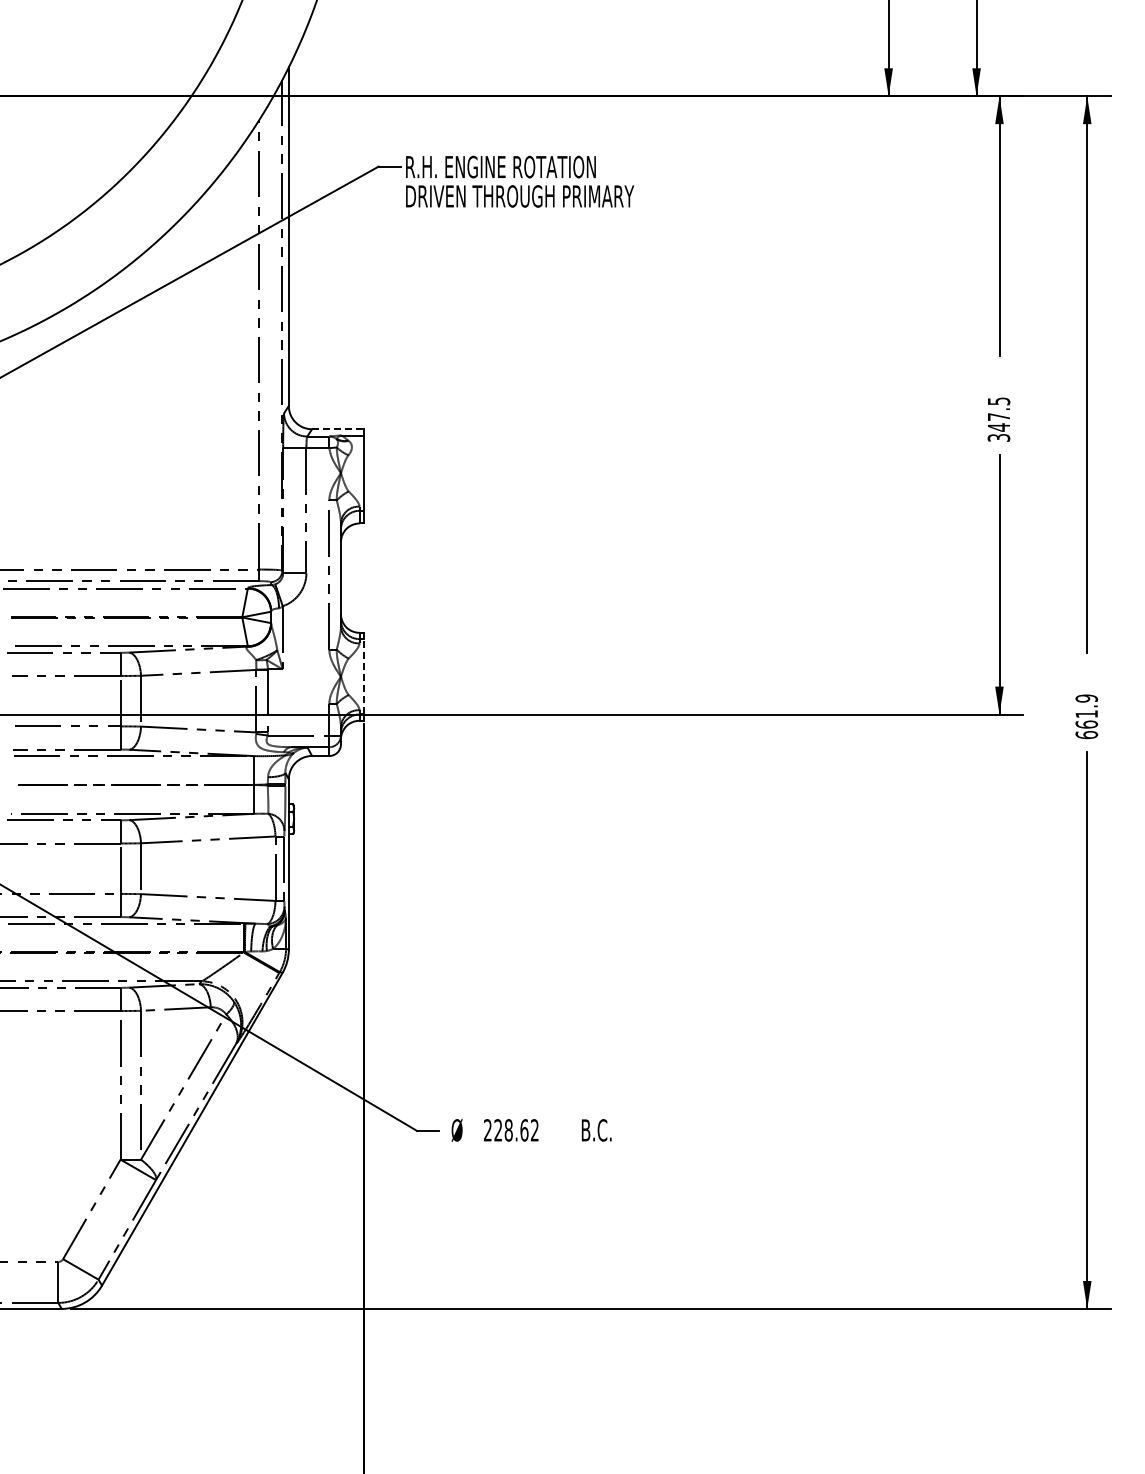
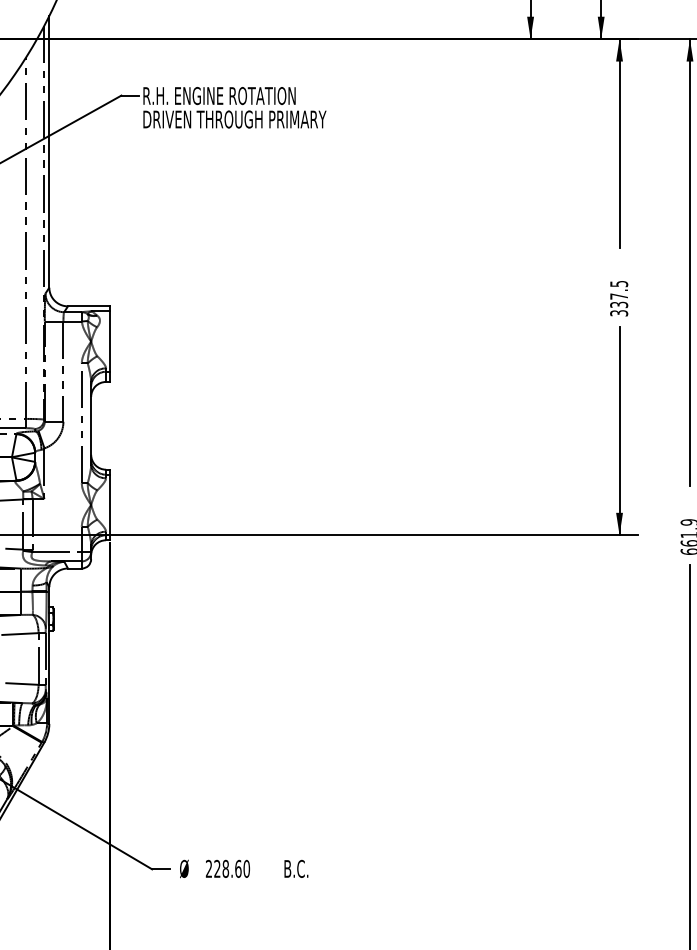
text: (998, 427) -> (618, 304), 347.5 -> 337.5
line: (338, 429) -> (89, 306), dashed -> solid
line: (364, 676) -> (110, 504), dashed -> solid
text: (534, 1130) -> (246, 869), 228.62 -> 228.60

